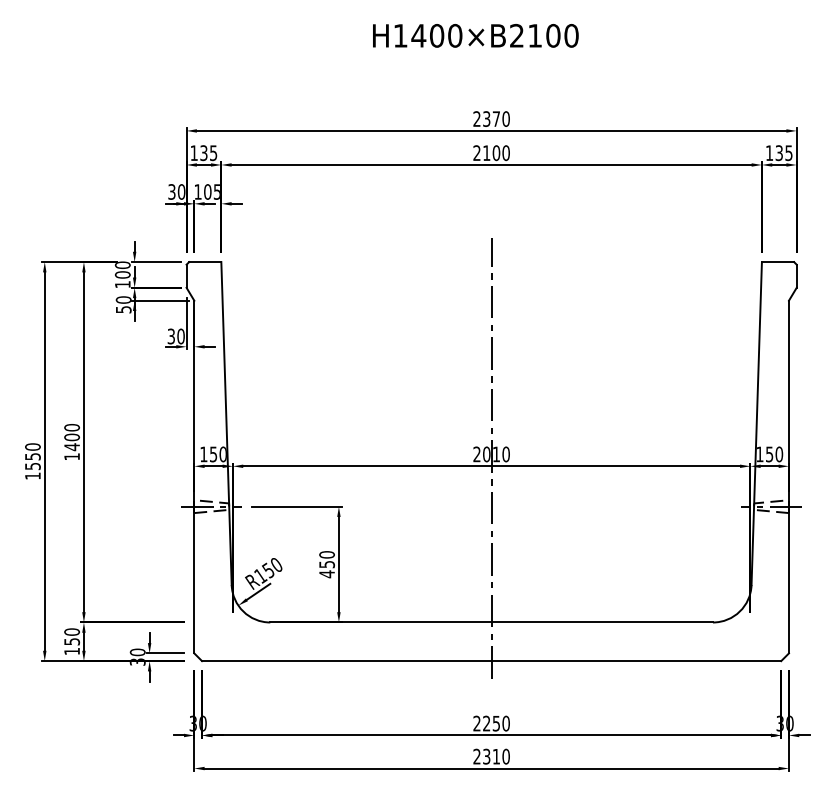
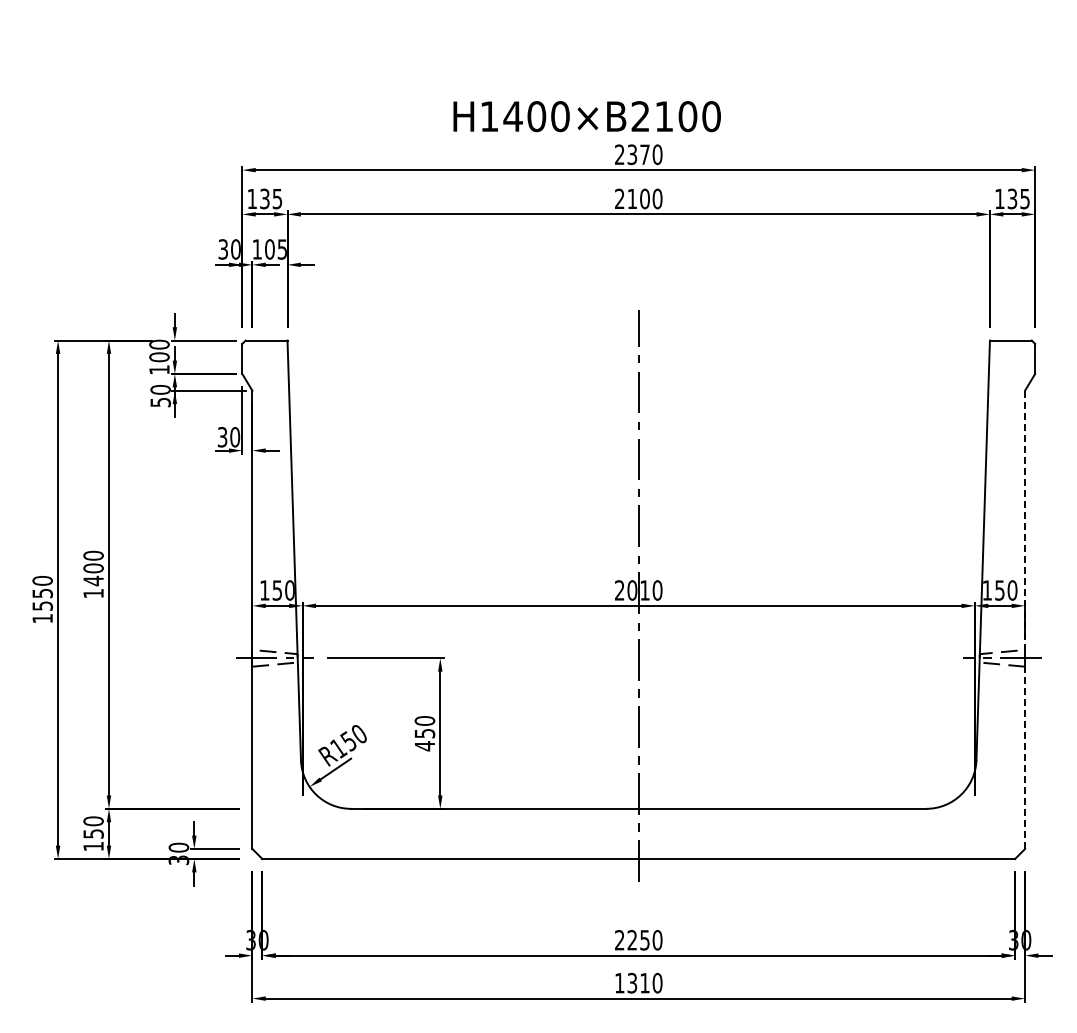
text: (475, 35) -> (586, 116), moved
line: (789, 477) -> (1025, 620), solid -> dashed
text: (476, 756) -> (619, 982), 2310 -> 1310

